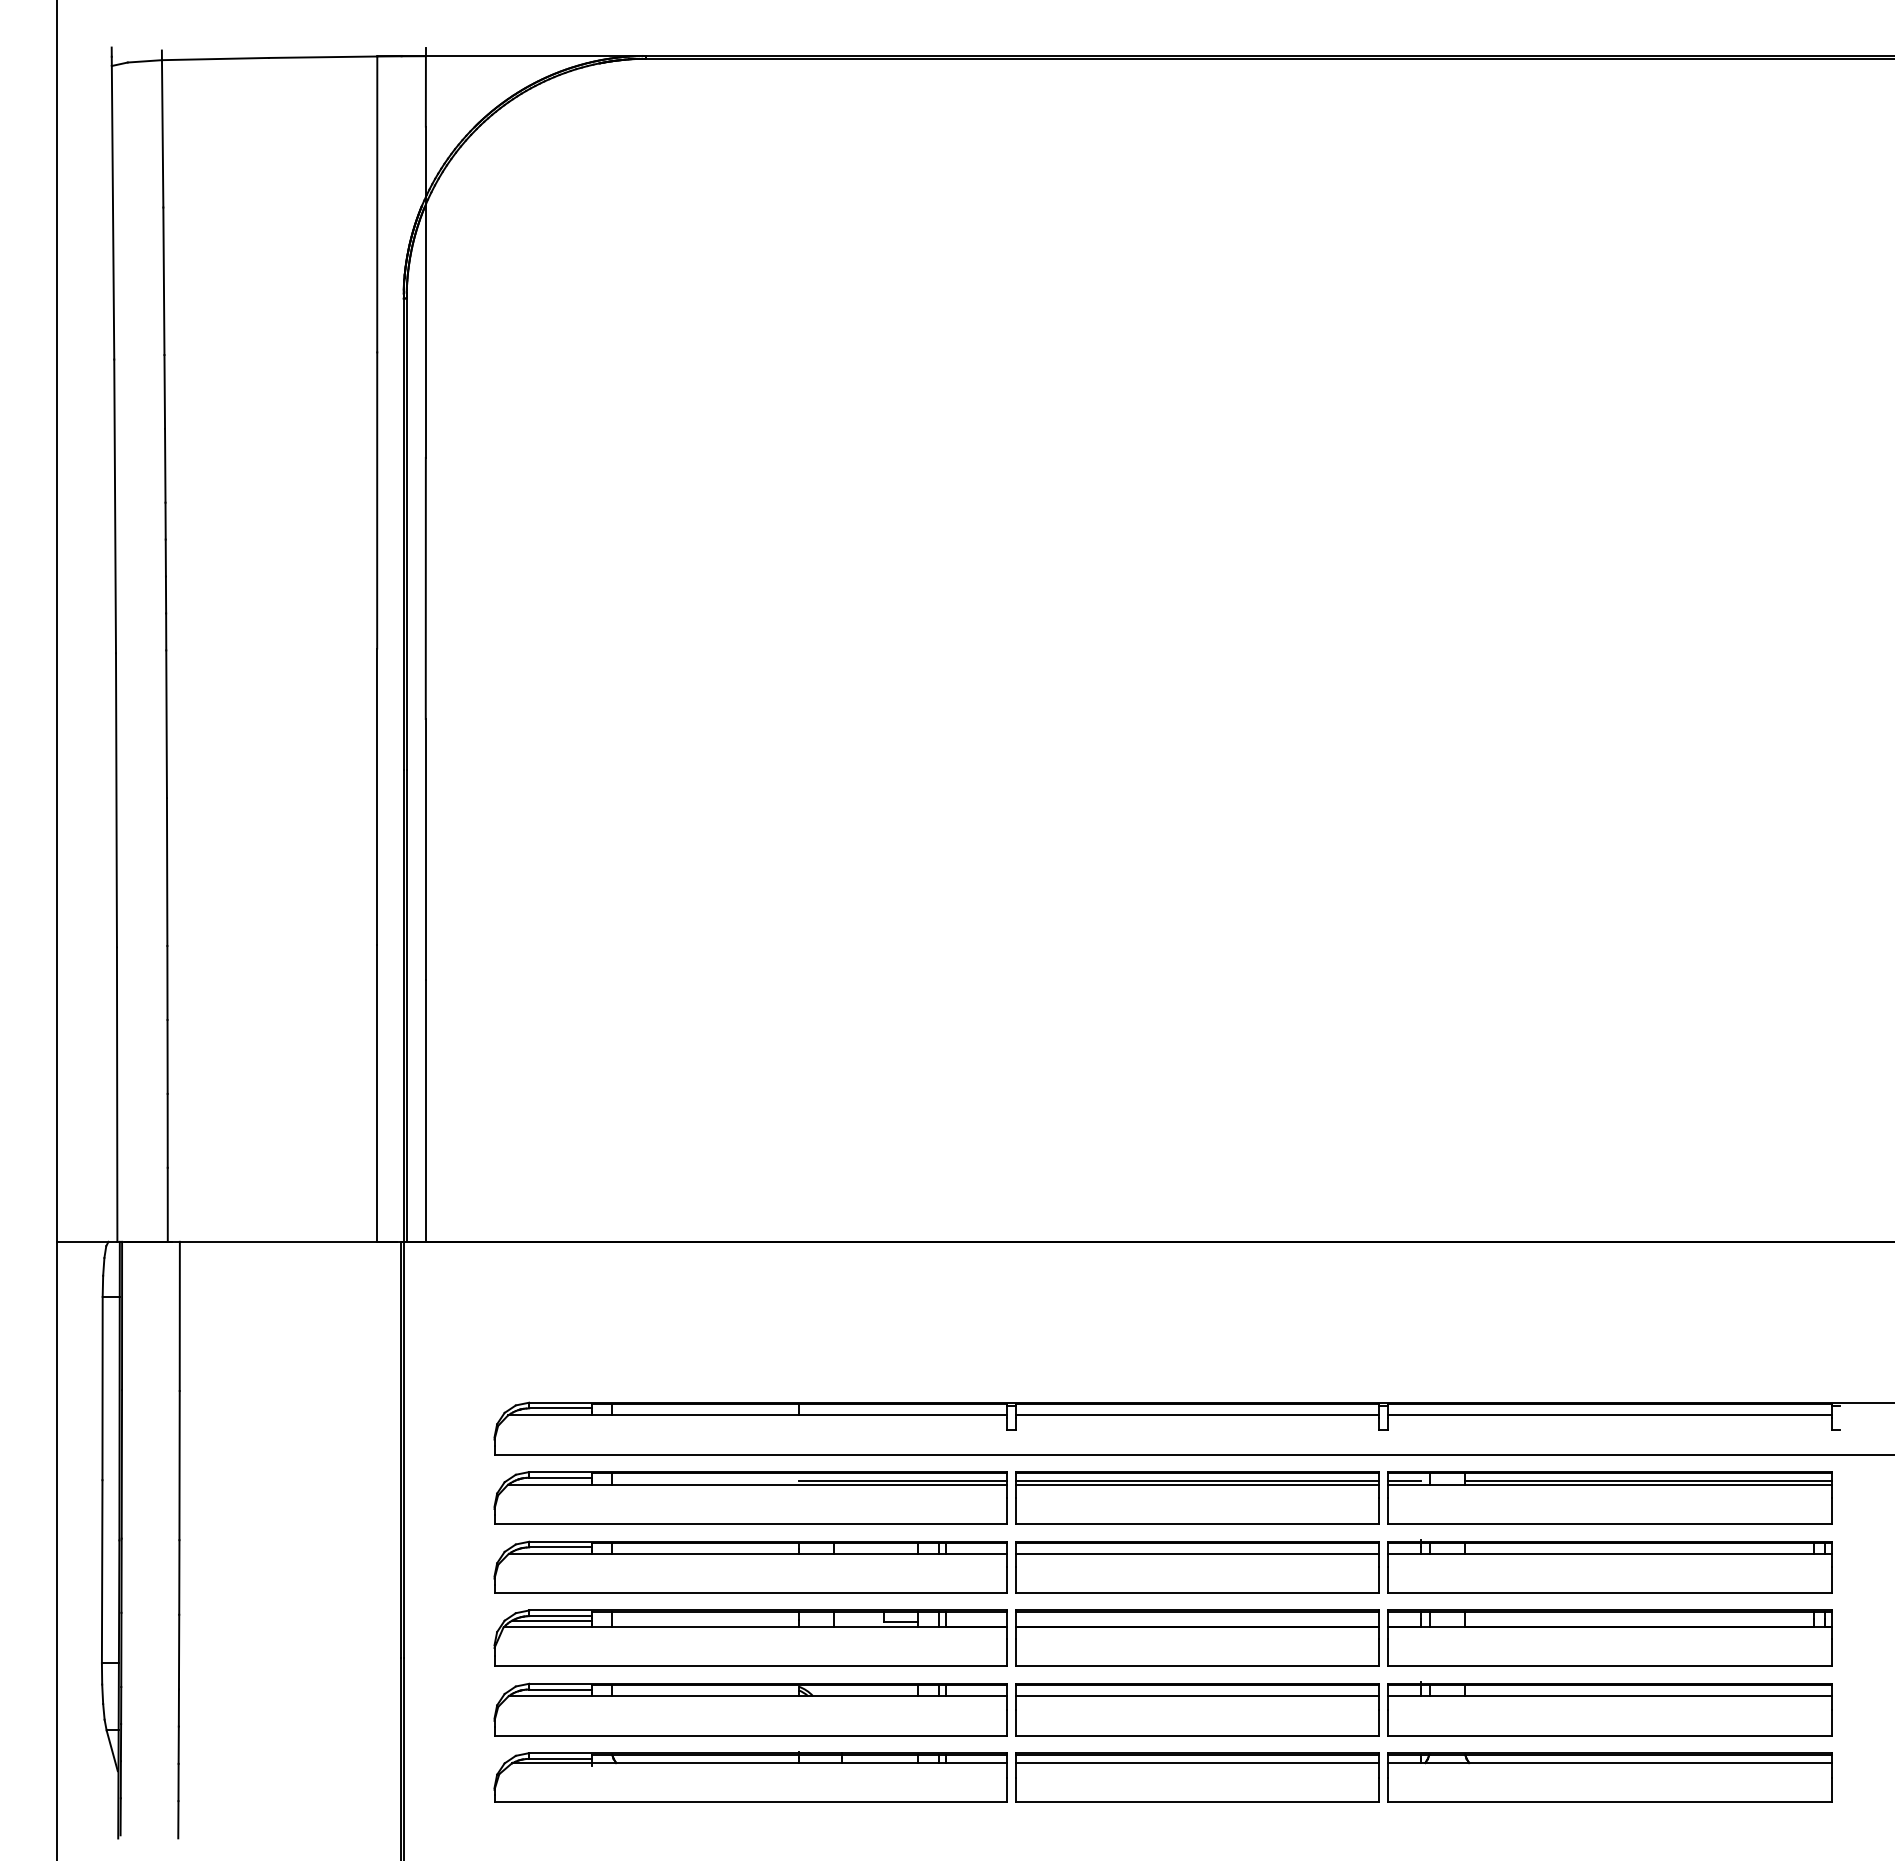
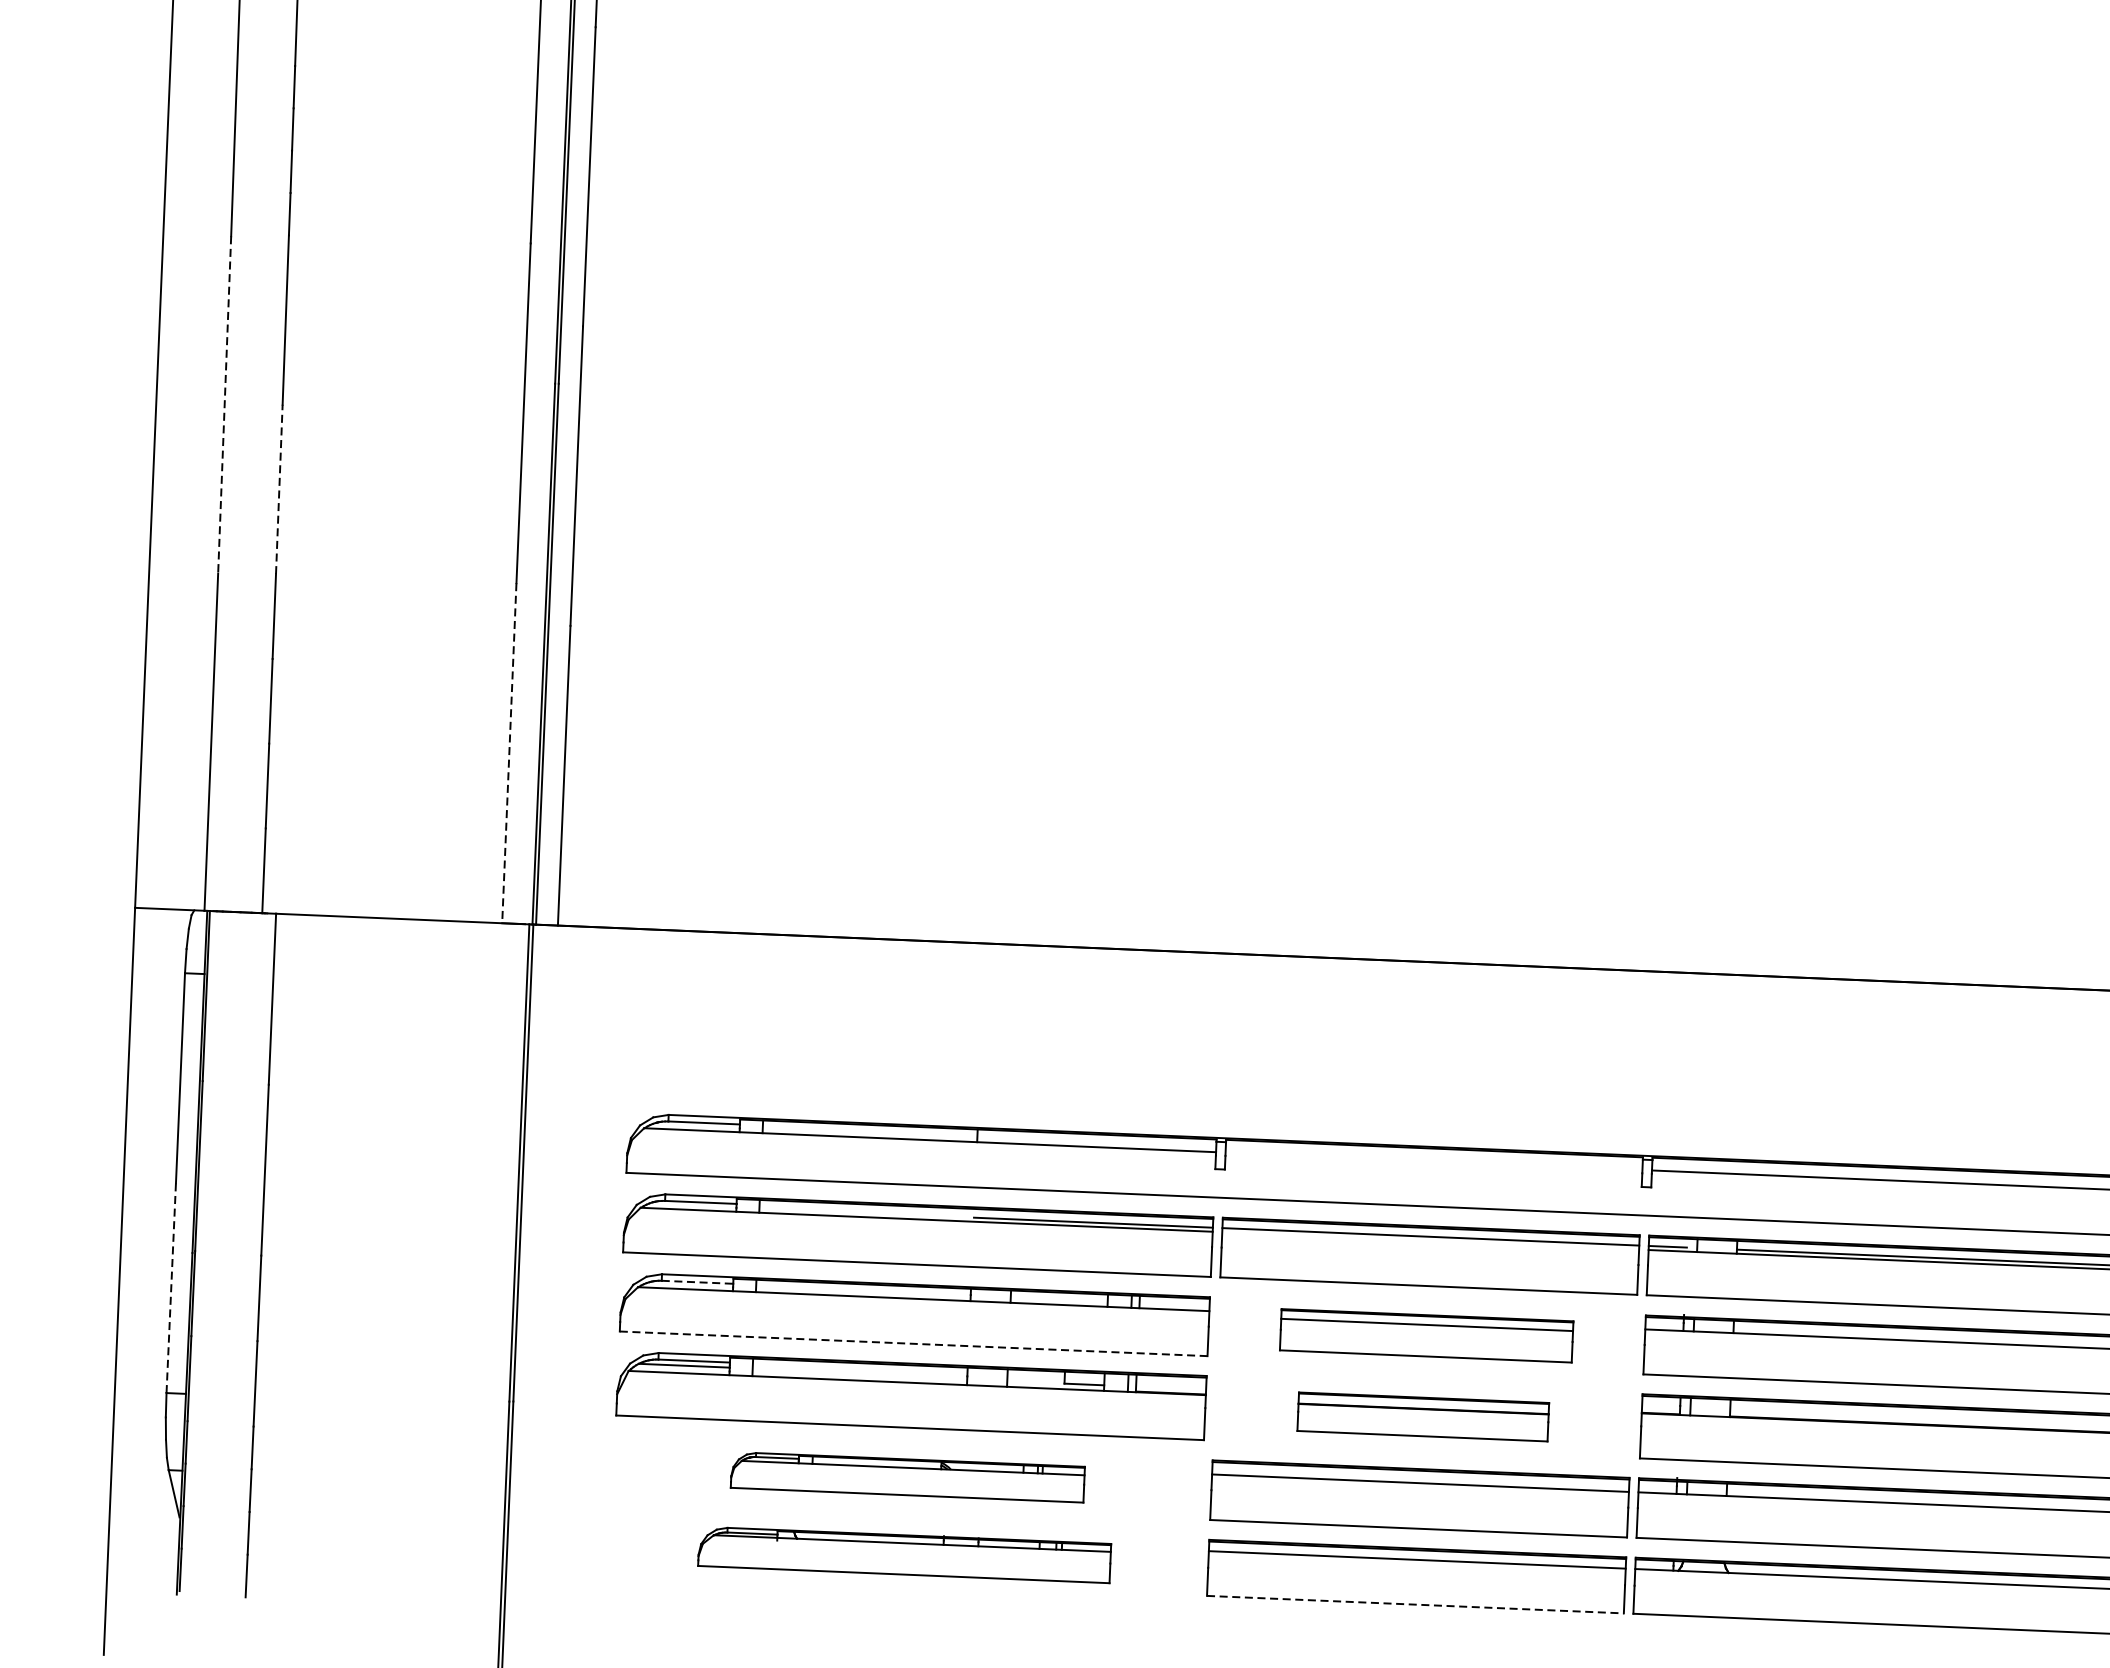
line: (116, 800) -> (224, 404), solid -> dashed
line: (167, 872) -> (279, 489), solid -> dashed
line: (377, 1093) -> (509, 753), solid -> dashed
line: (1197, 1415) -> (1433, 1161), removed
line: (1197, 1484) -> (1430, 1240), removed
line: (560, 1547) -> (697, 1282), solid -> dashed
part: (1197, 1567) -> (1426, 1335), size x0.7
line: (102, 1571) -> (171, 1287), solid -> dashed
line: (751, 1593) -> (914, 1344), solid -> dashed
part: (1197, 1637) -> (1423, 1416), size x0.6
part: (750, 1709) -> (907, 1477), size x0.6
part: (750, 1776) -> (904, 1553), size x0.7
line: (1197, 1802) -> (1415, 1605), solid -> dashed

